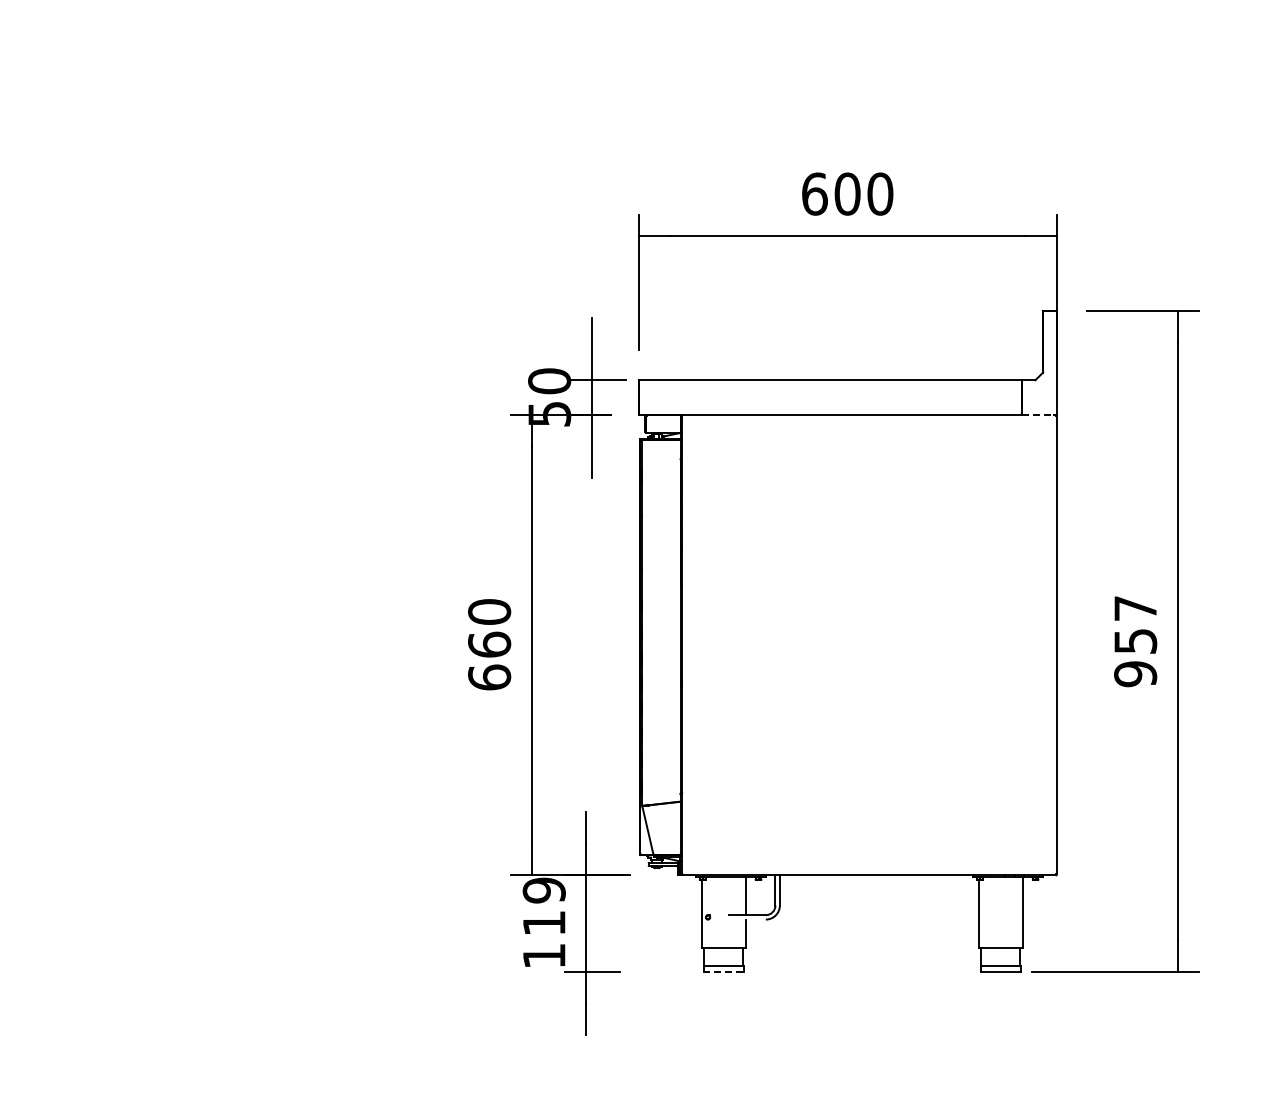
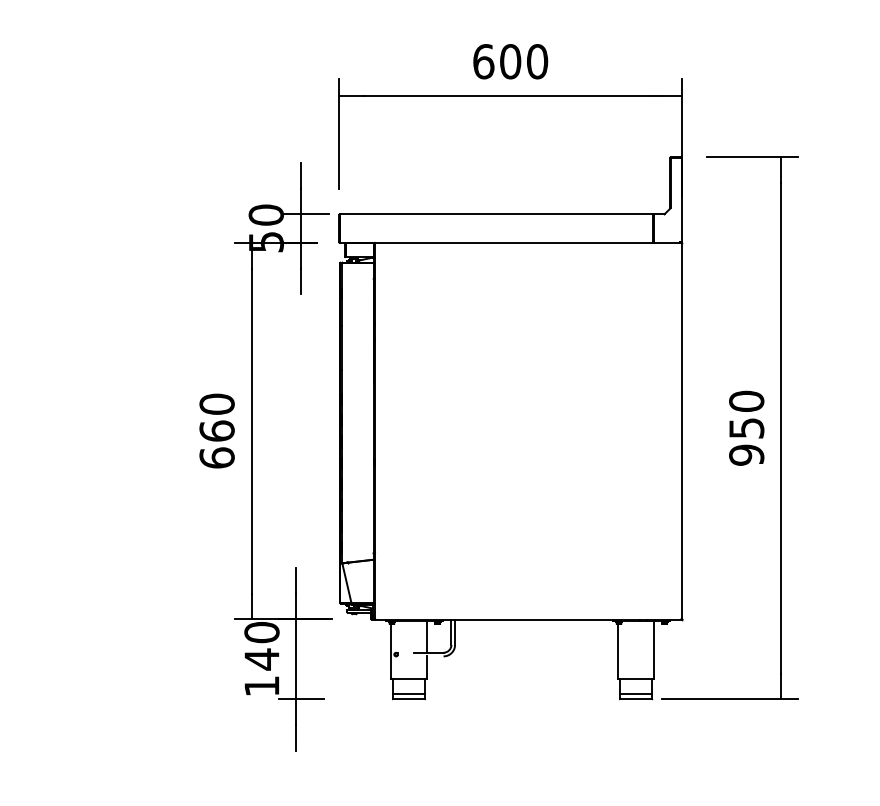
line: (1038, 415) -> (667, 243), dashed -> solid
text: (1135, 608) -> (746, 401), 957 -> 950
text: (543, 907) -> (261, 646), 119 -> 140
line: (723, 972) -> (408, 699), dashed -> solid

